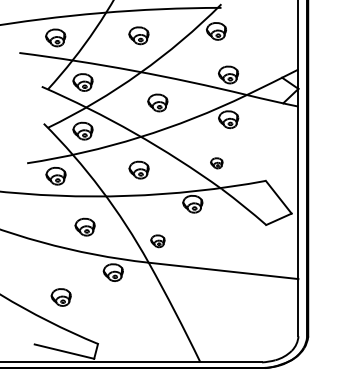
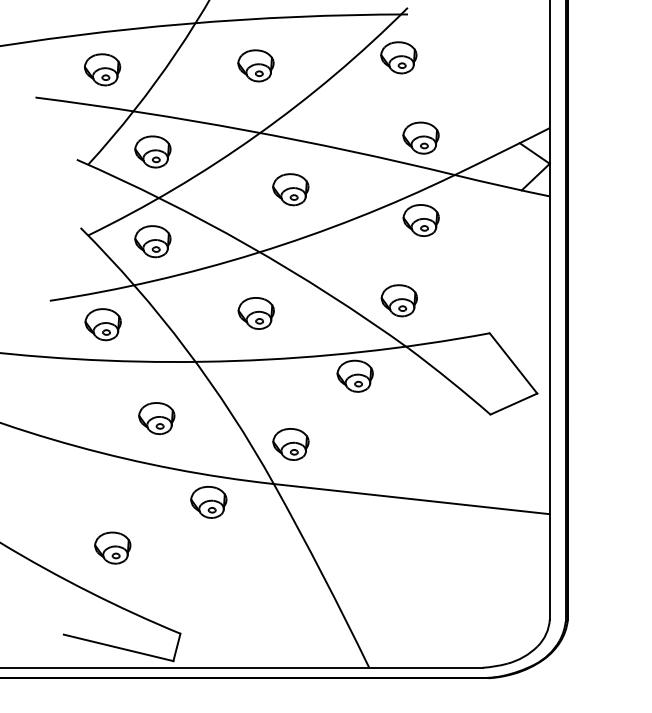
part: (216, 163) -> (398, 301), size x1.67
part: (157, 241) -> (290, 444), size x1.43

